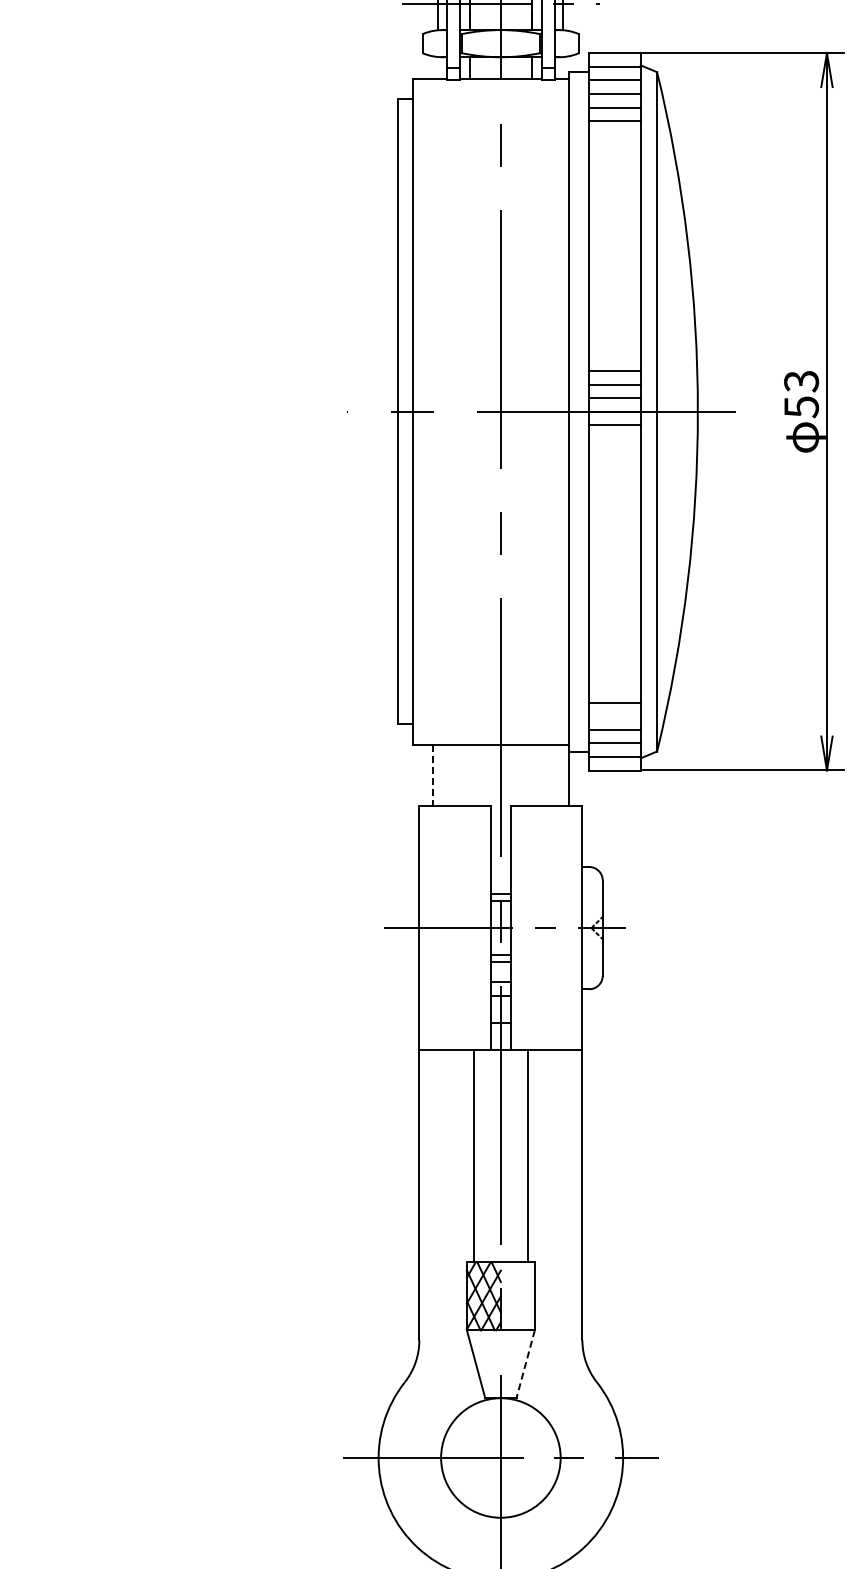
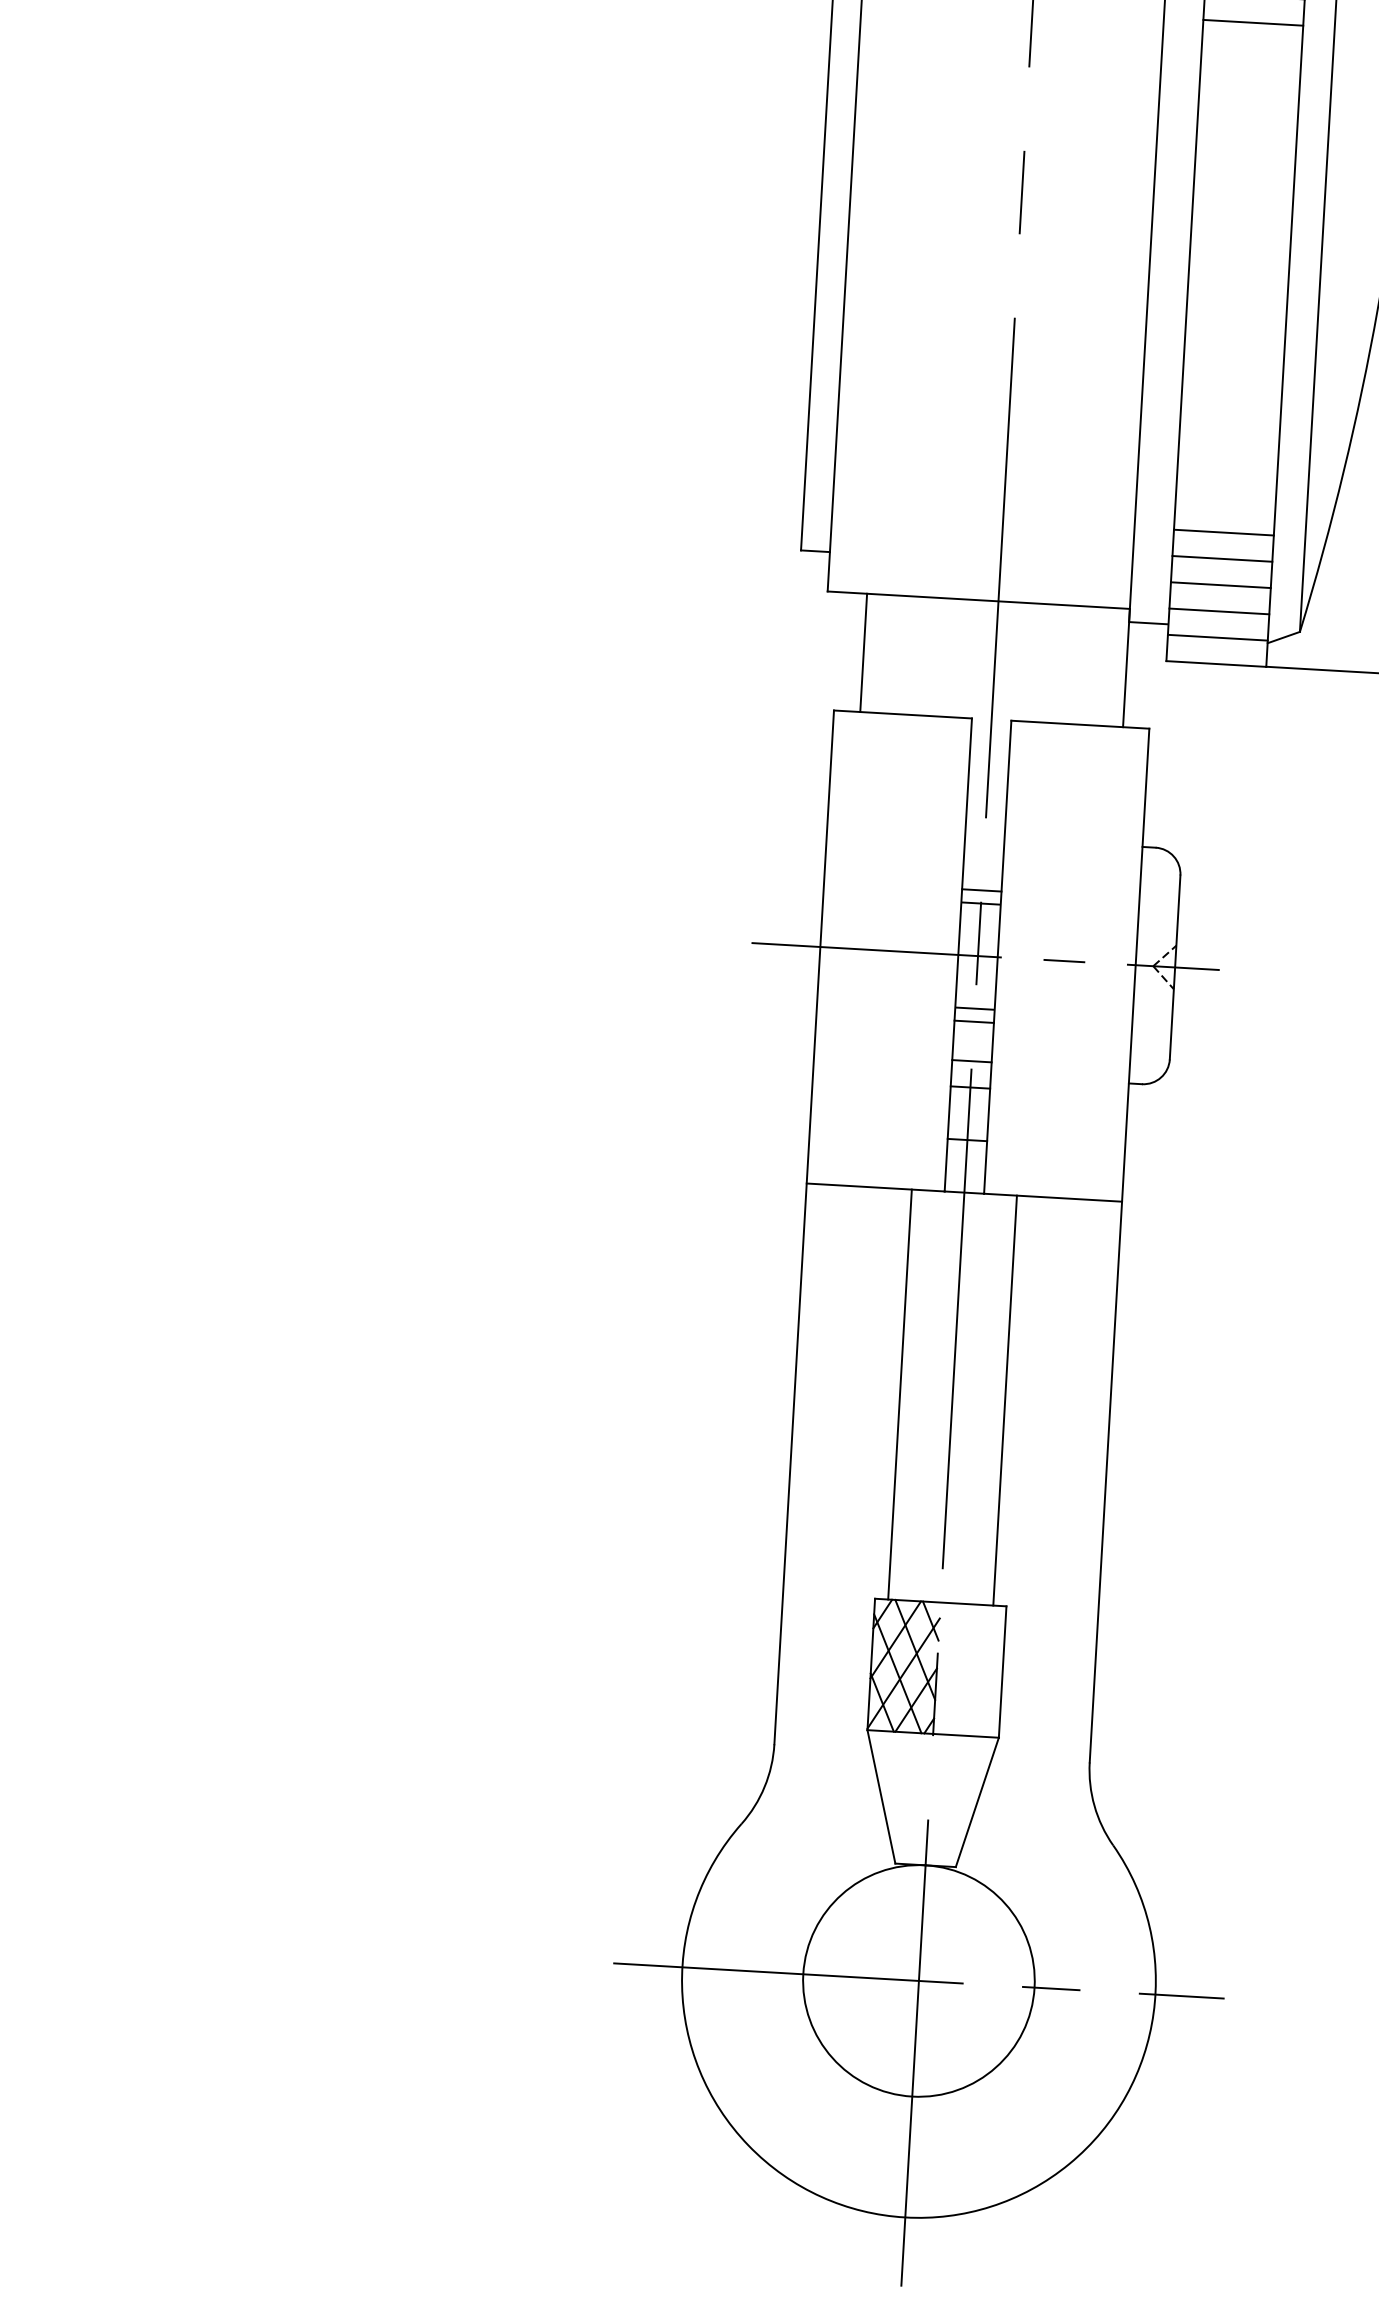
line: (614, 439) -> (1252, 23), added
line: (614, 716) -> (1221, 559), added
line: (432, 775) -> (862, 653), dashed -> solid
line: (525, 1364) -> (976, 1802), dashed -> solid

